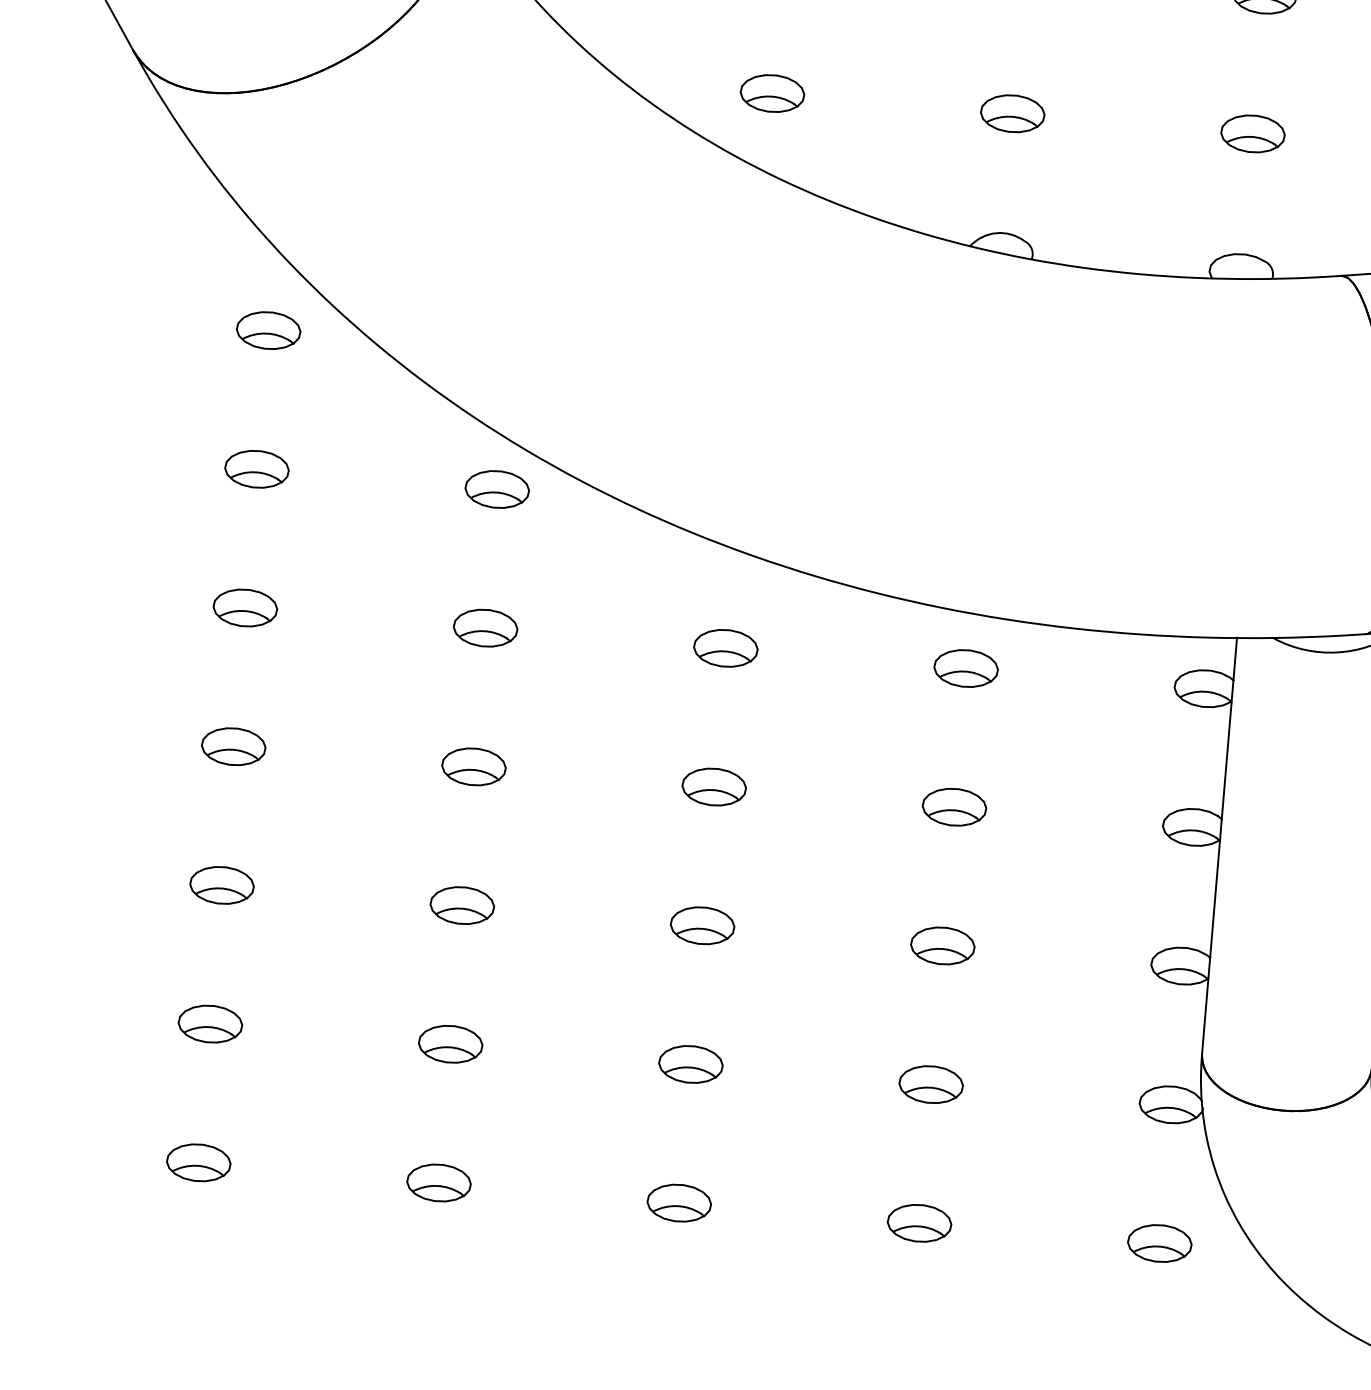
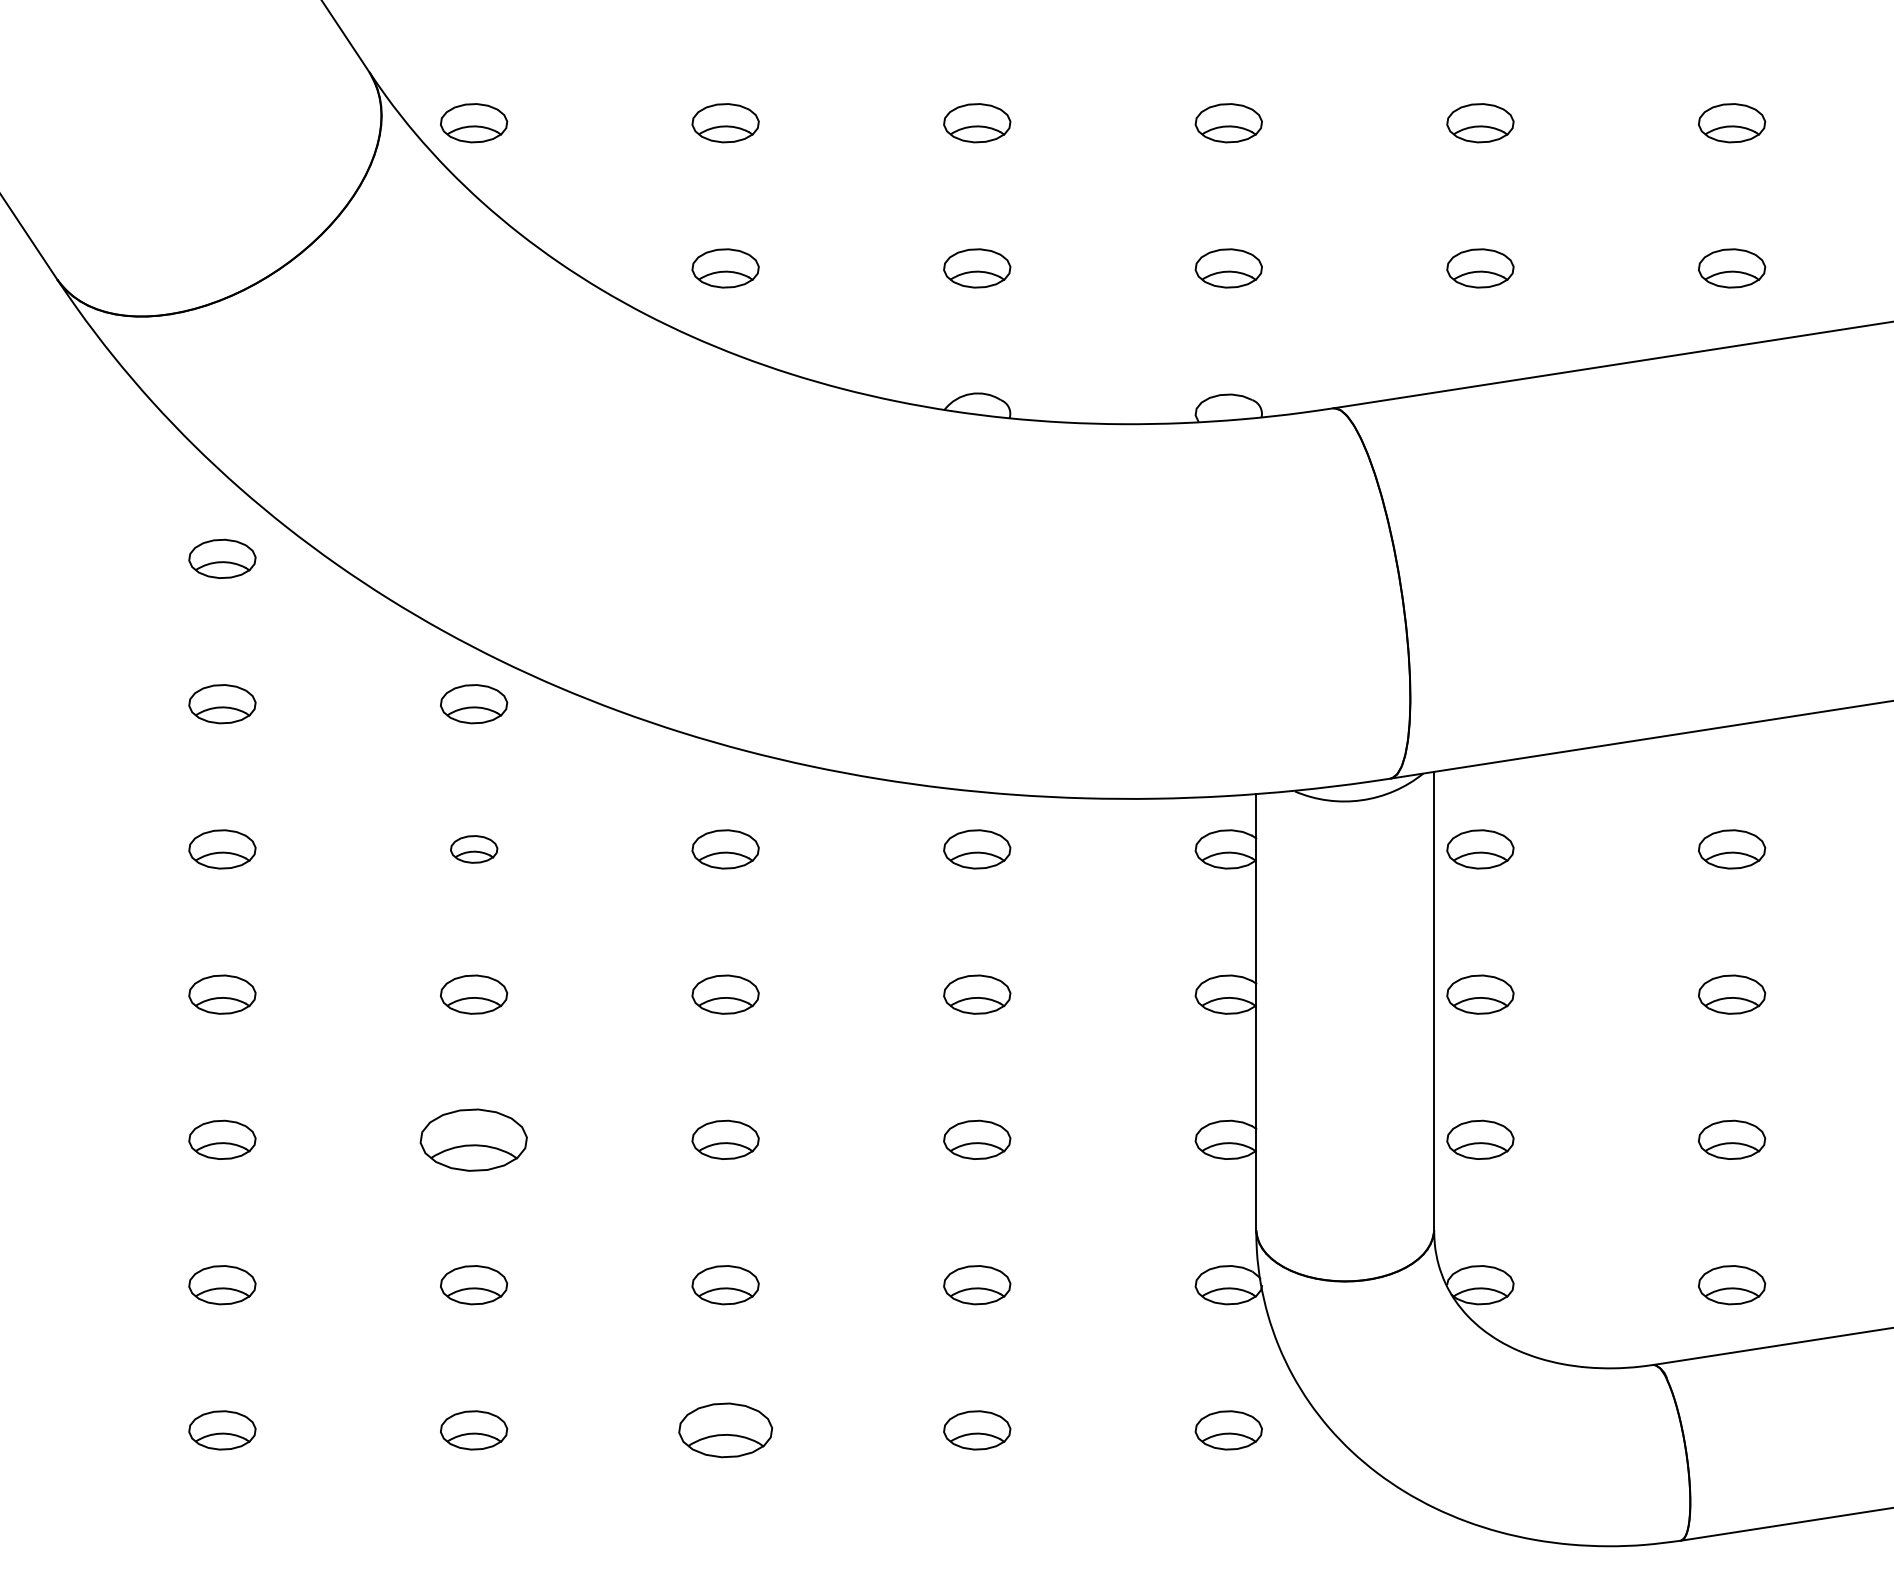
part: (486, 628) -> (474, 849), size x0.7
part: (462, 905) -> (474, 1139), size x1.6
part: (679, 1203) -> (725, 1430), size x1.4

